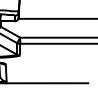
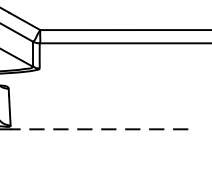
line: (47, 83) -> (99, 129), solid -> dashed

